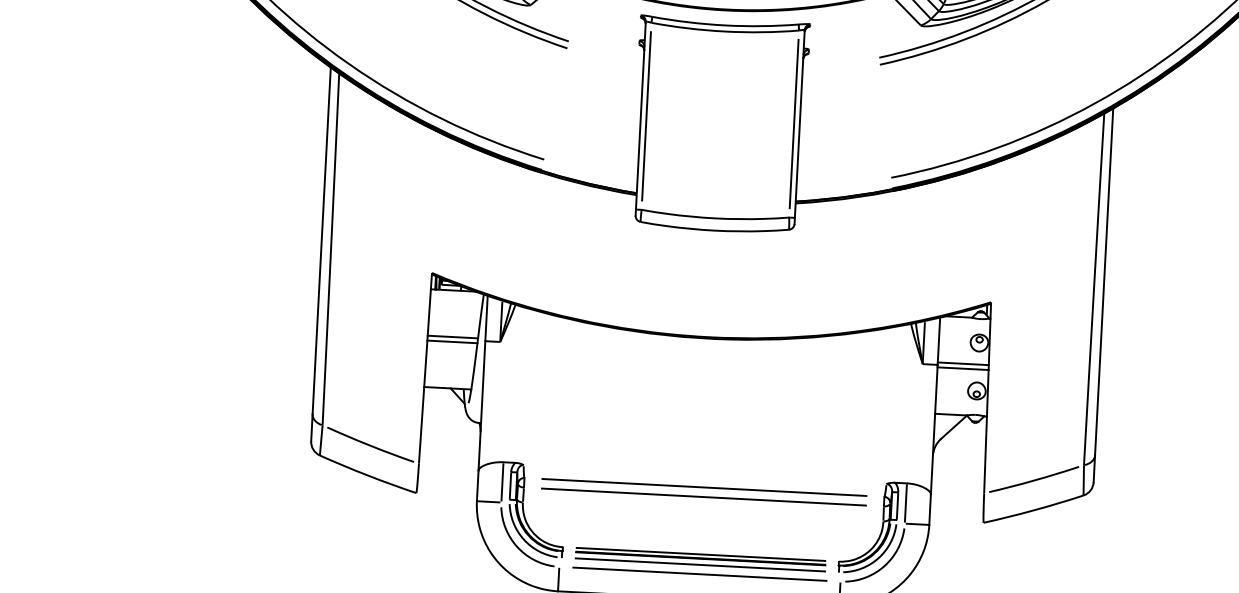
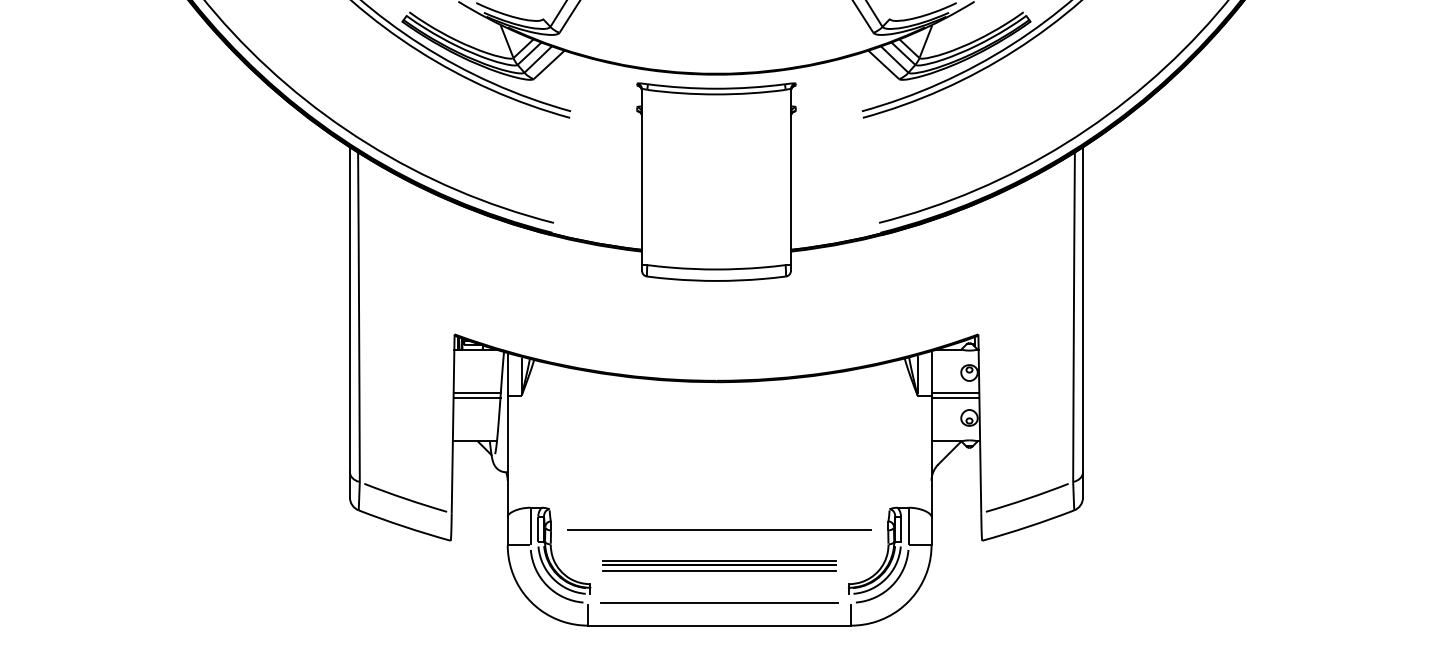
line: (646, 116) -> (647, 177), removed
line: (793, 124) -> (785, 177), removed
line: (704, 487) -> (719, 521), removed
part: (700, 559) -> (719, 565), moved

